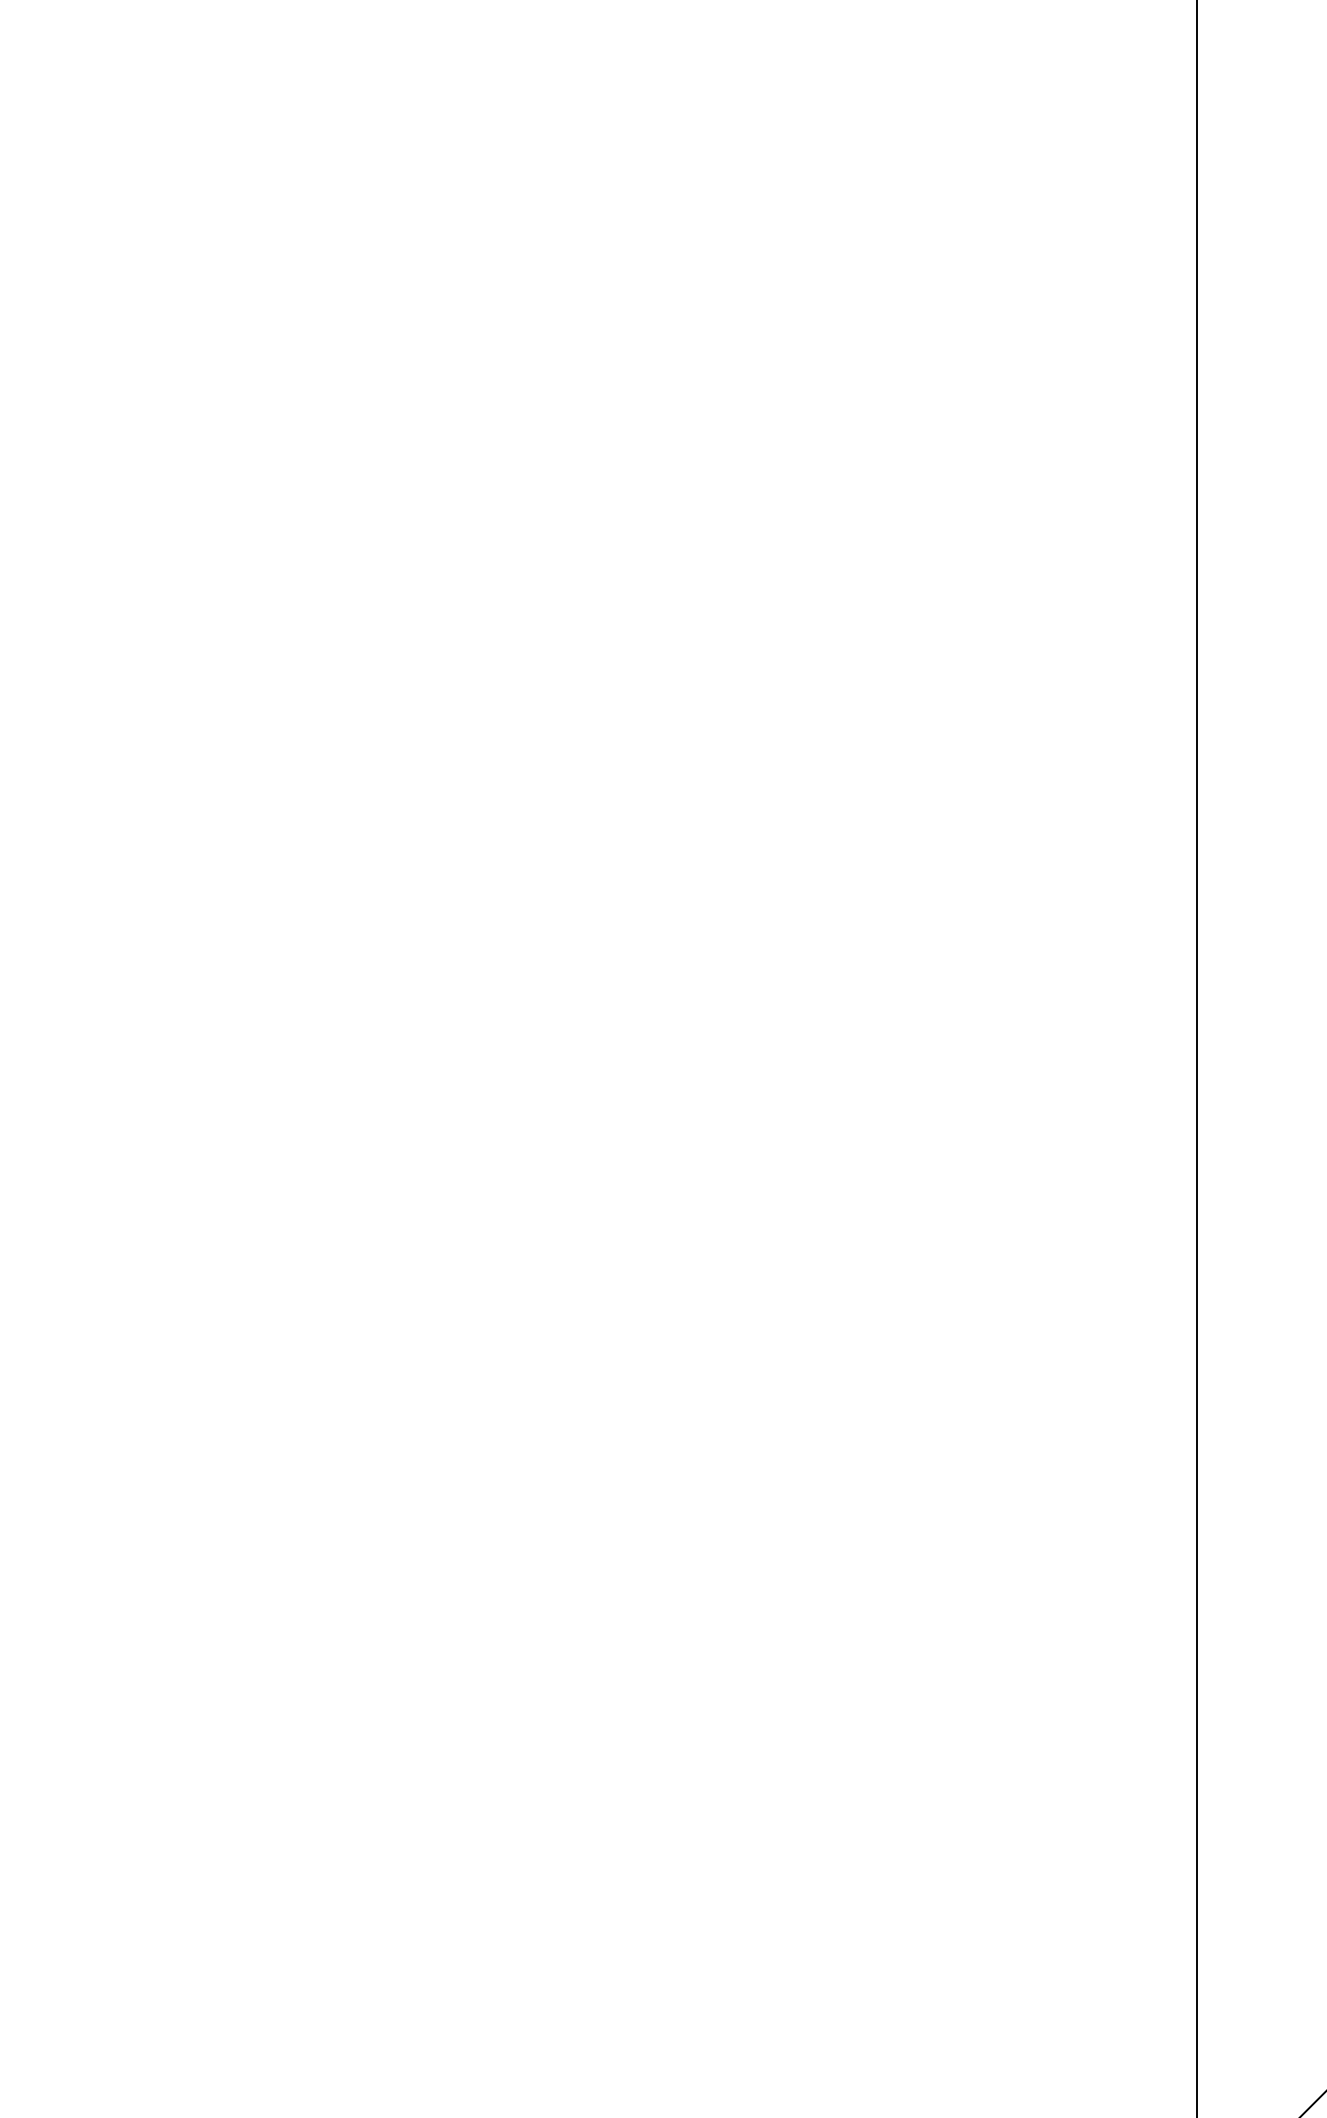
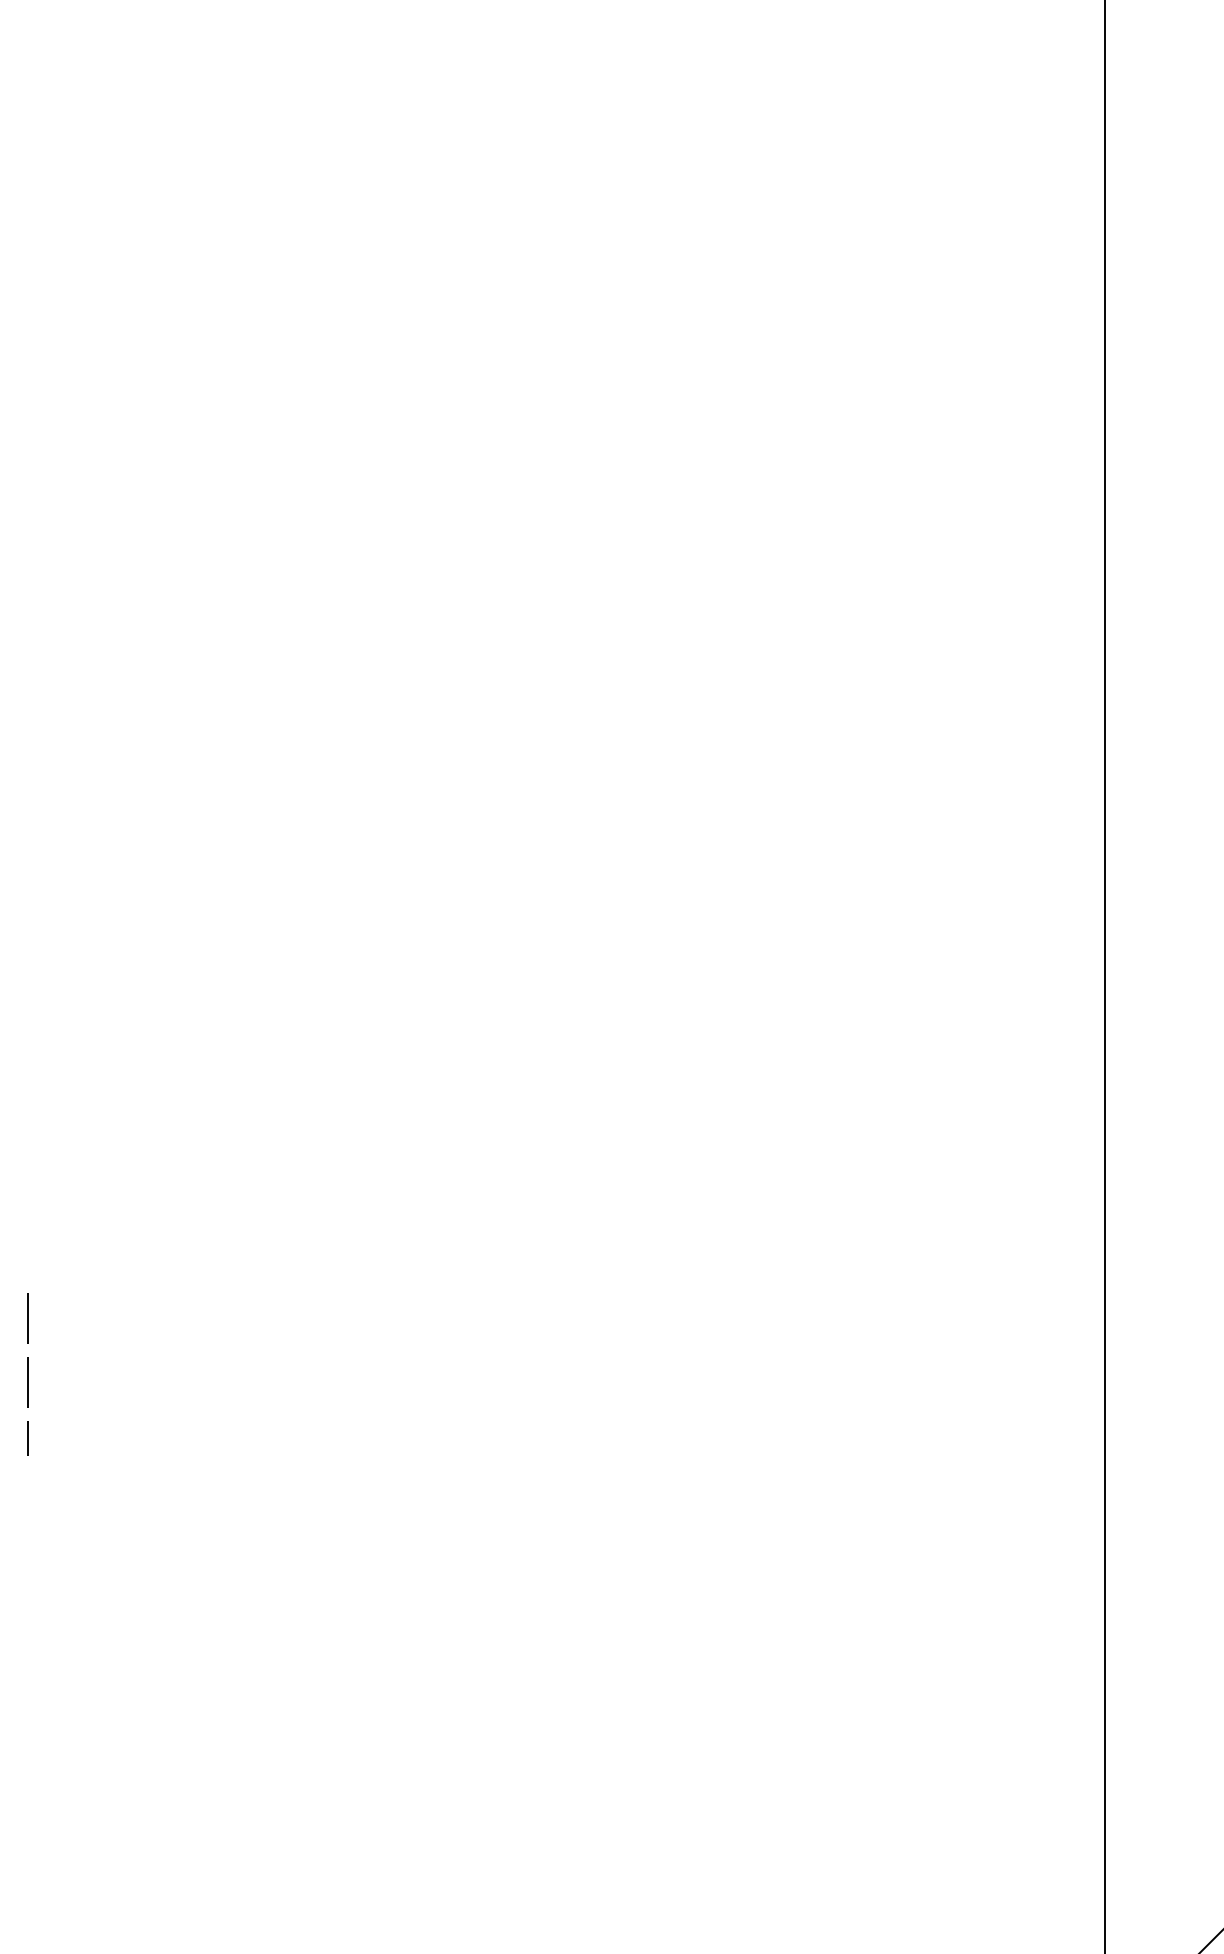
line: (30, 1489) -> (27, 1374), added

